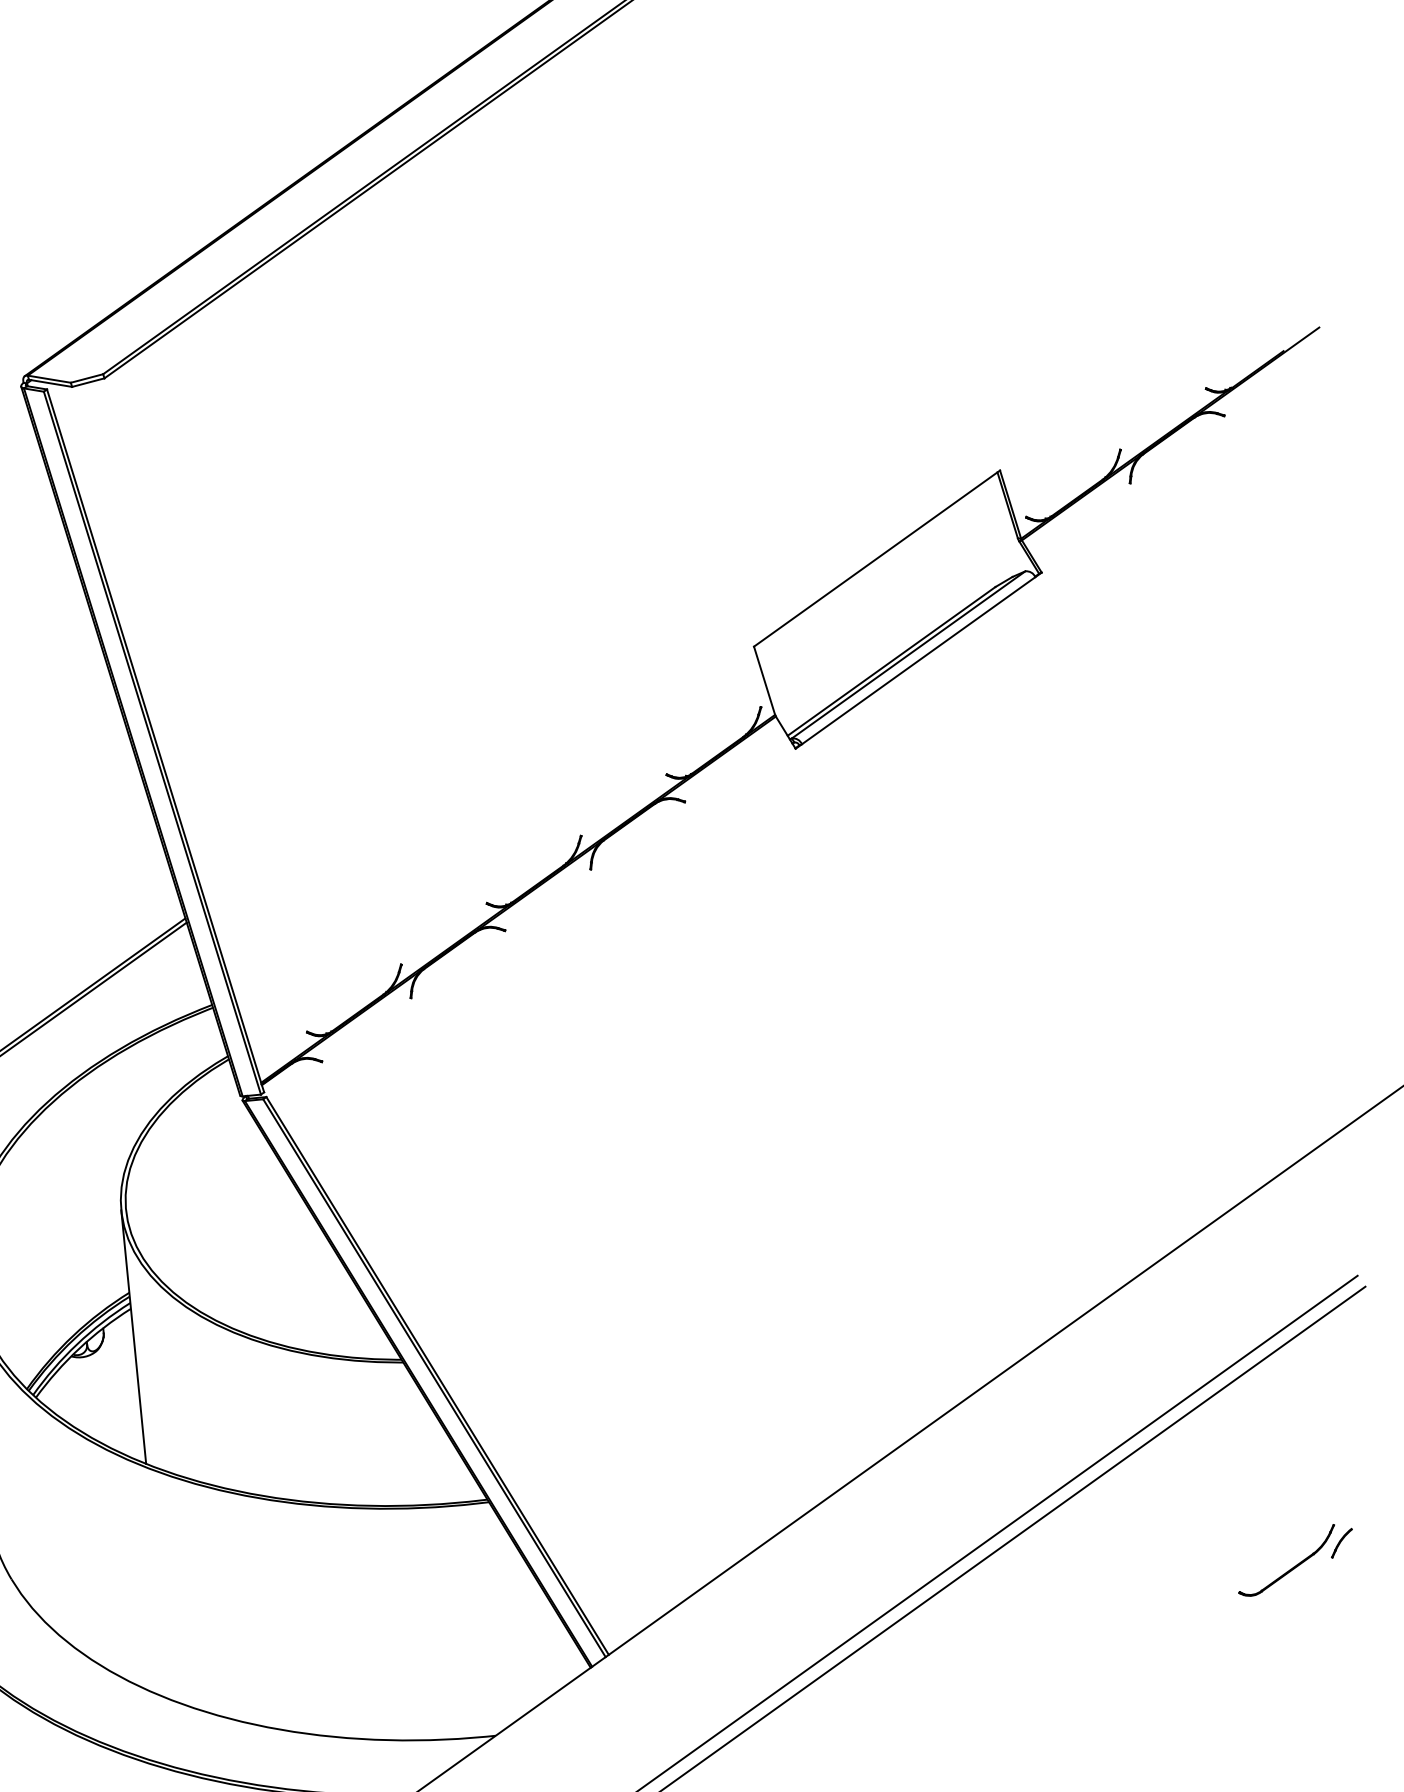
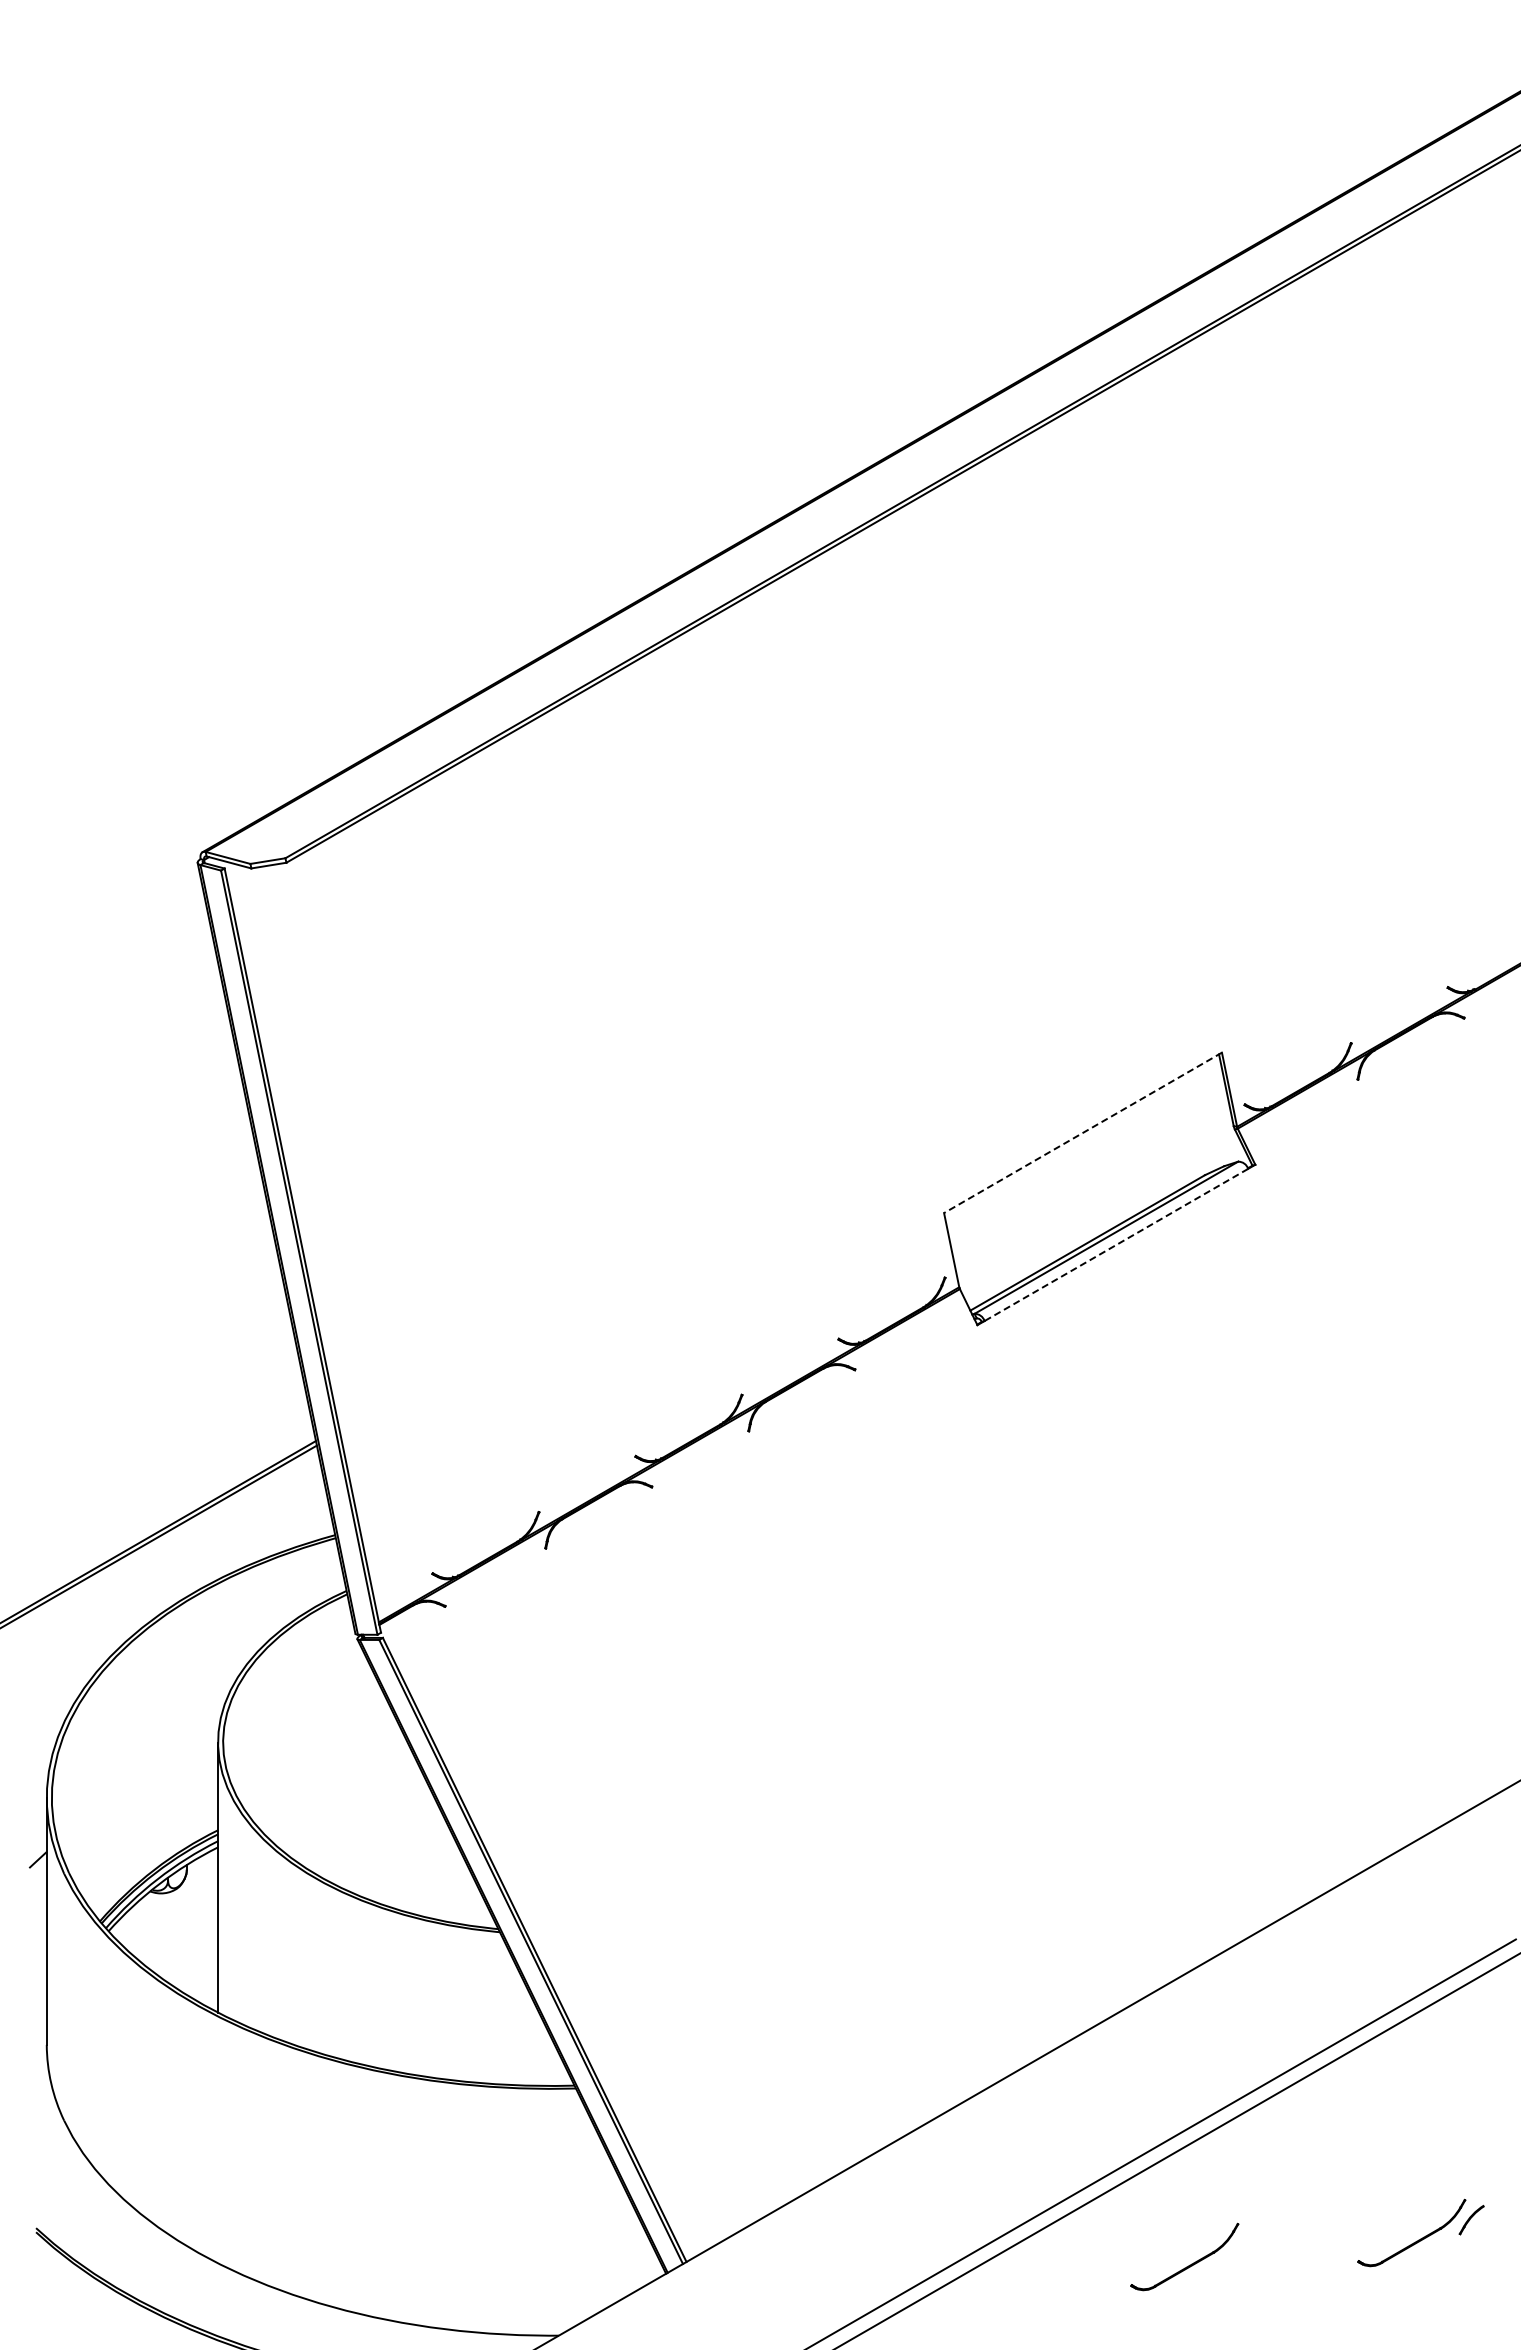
line: (876, 559) -> (1082, 1133), solid -> dashed
line: (917, 661) -> (1115, 1245), solid -> dashed
part: (1080, 1611) -> (1188, 2265), added

